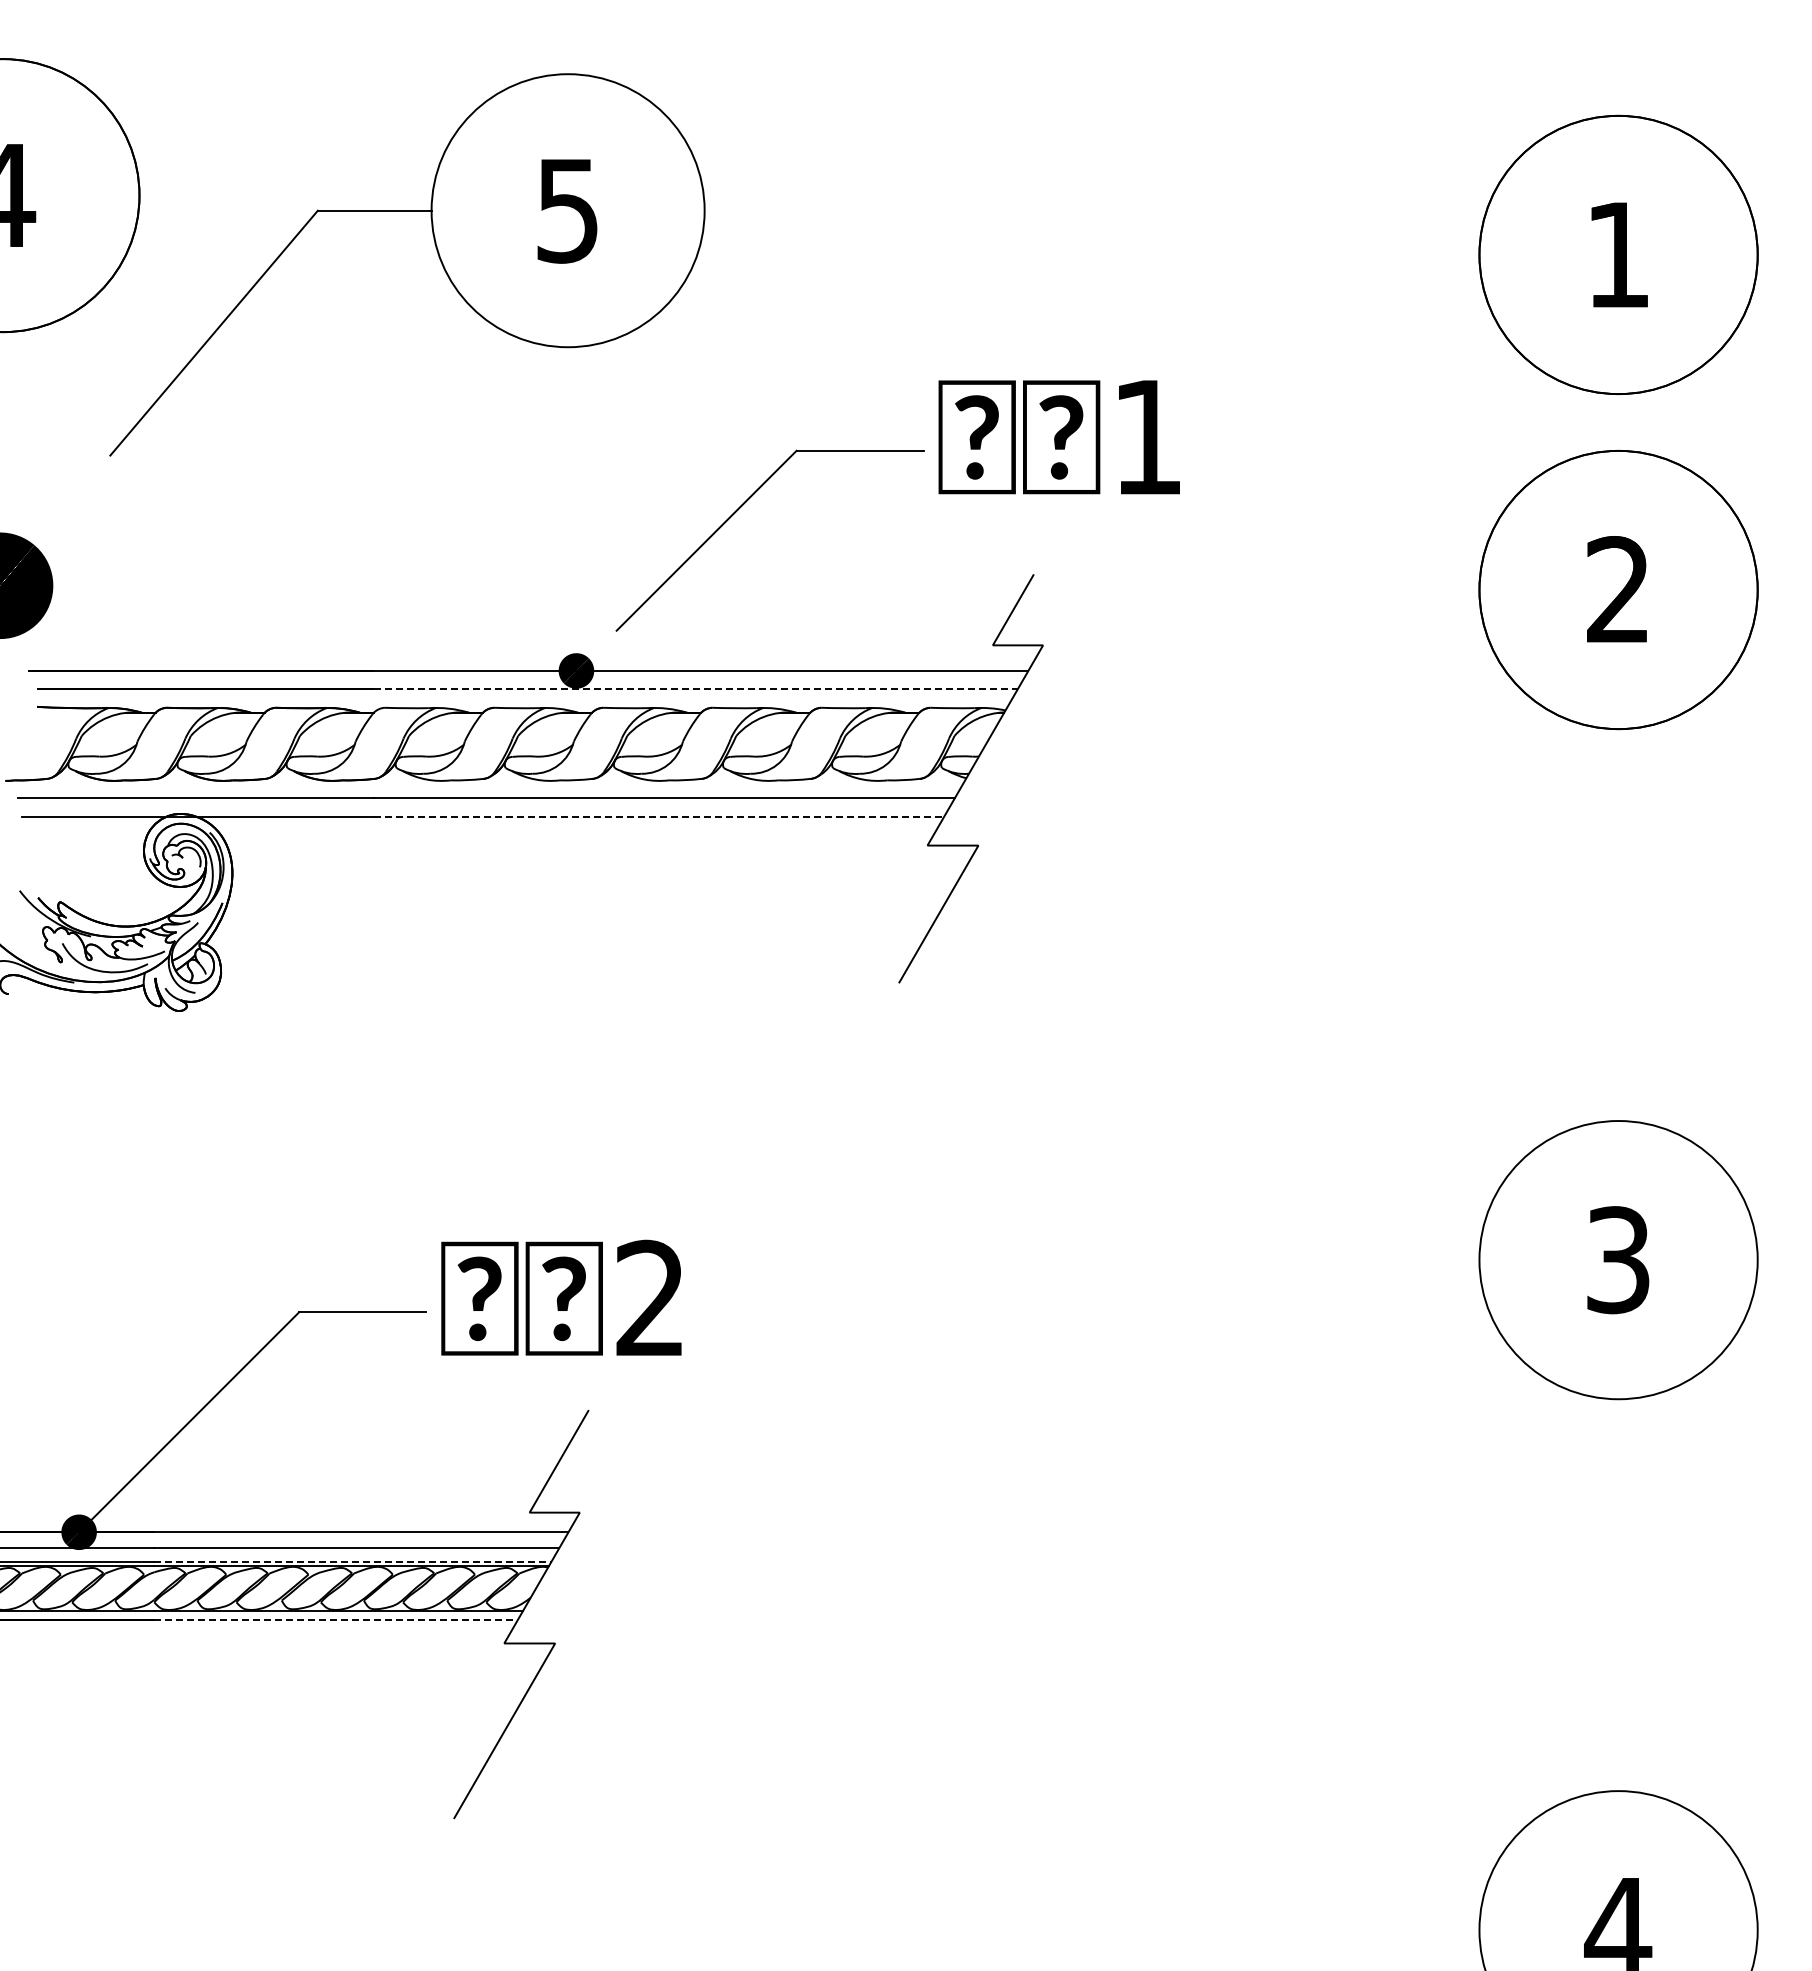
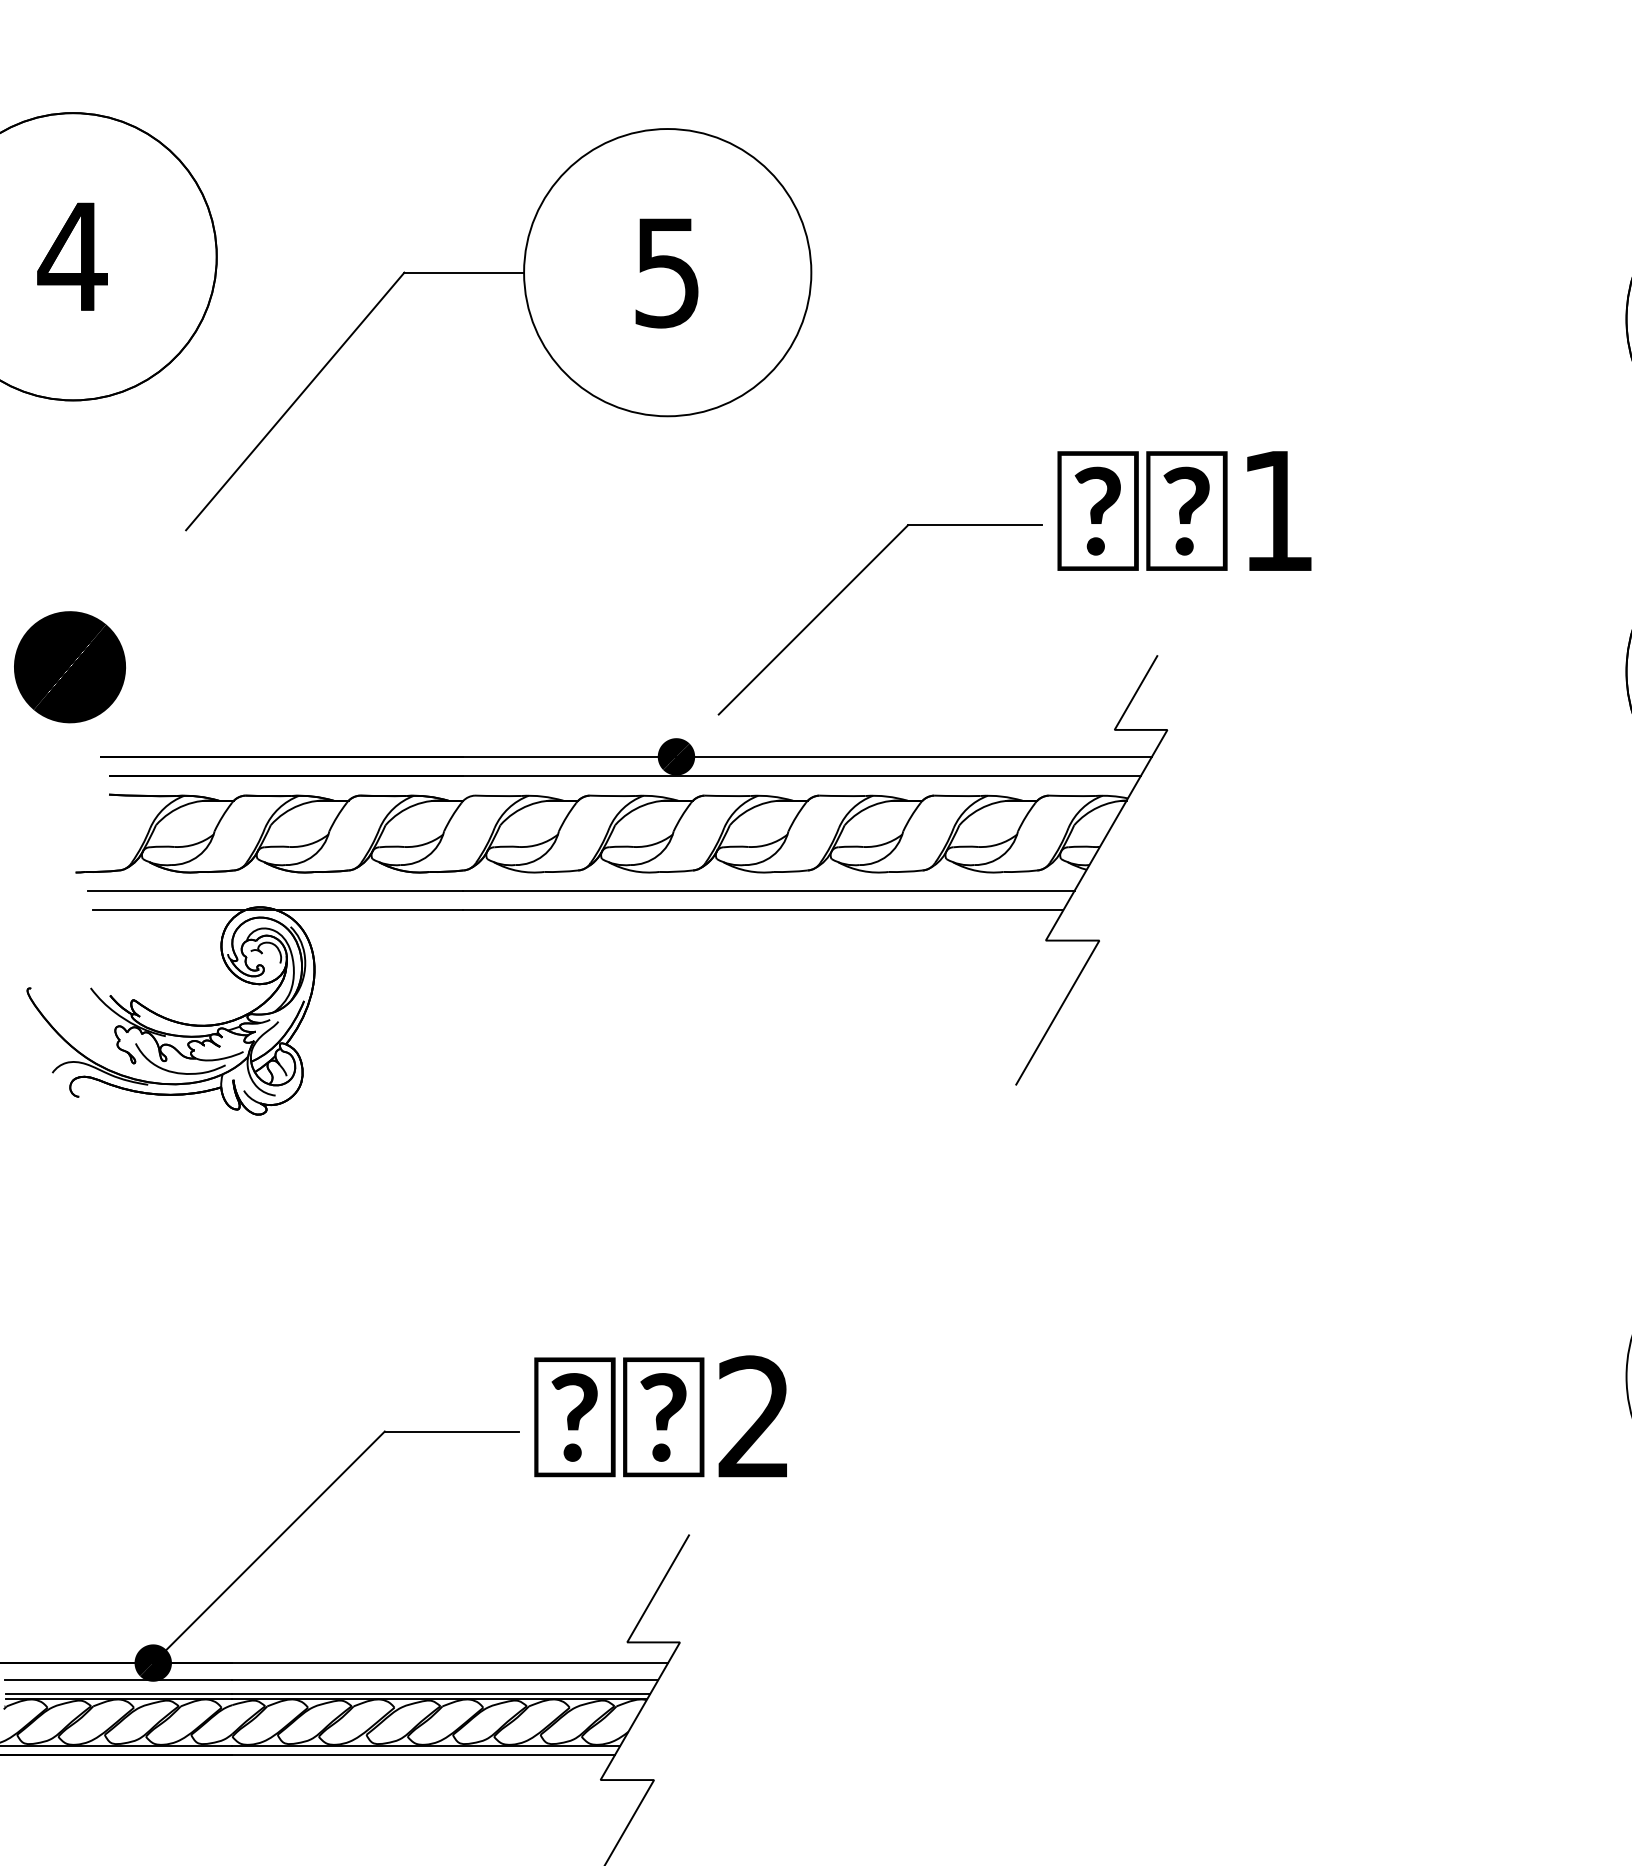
line: (695, 689) -> (801, 776), dashed -> solid
line: (659, 816) -> (763, 909), dashed -> solid
line: (352, 1561) -> (440, 1693), dashed -> solid
line: (336, 1619) -> (424, 1754), dashed -> solid

